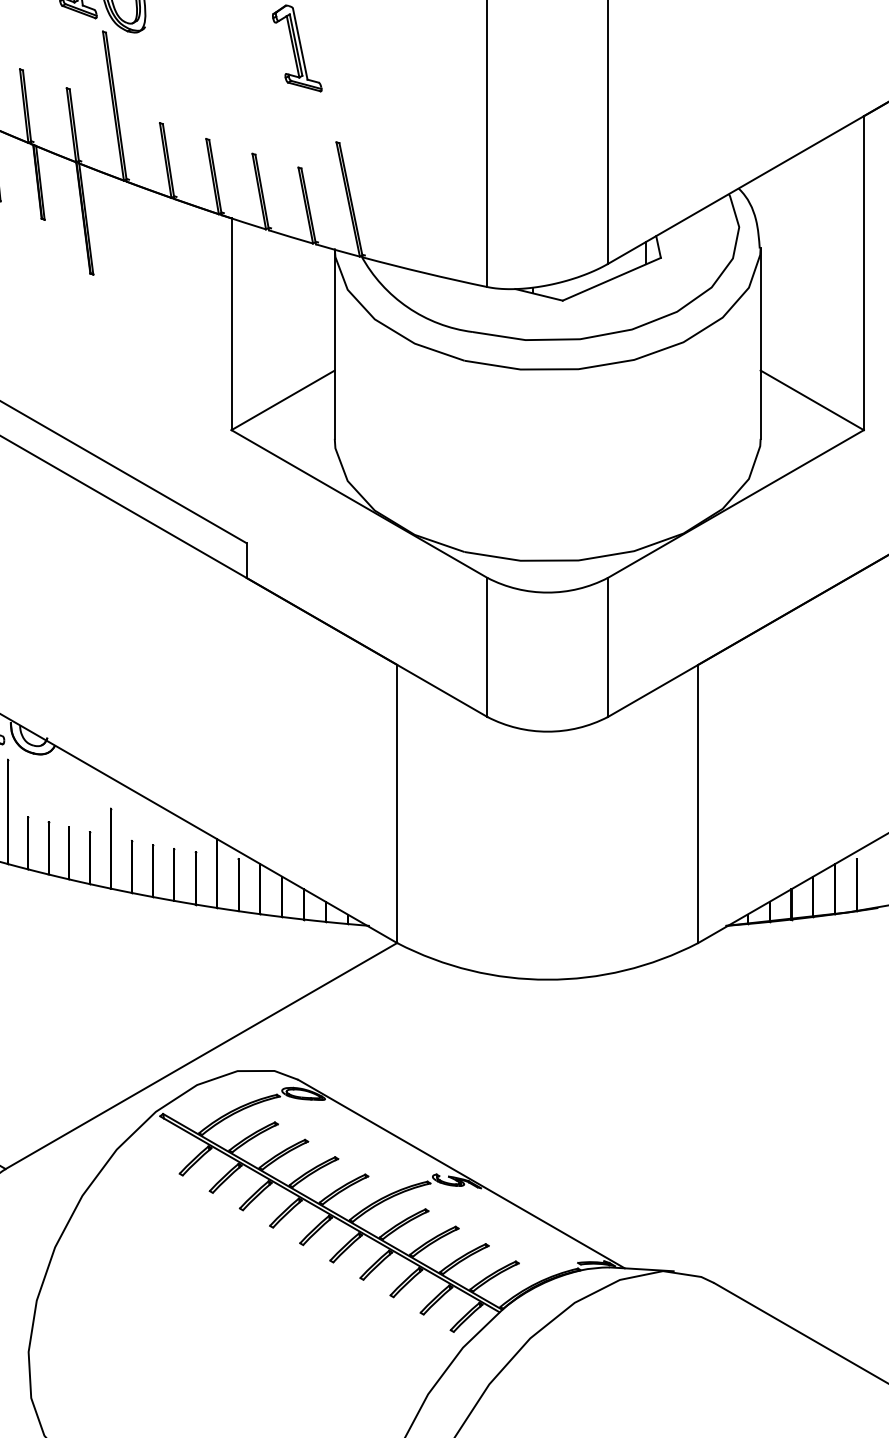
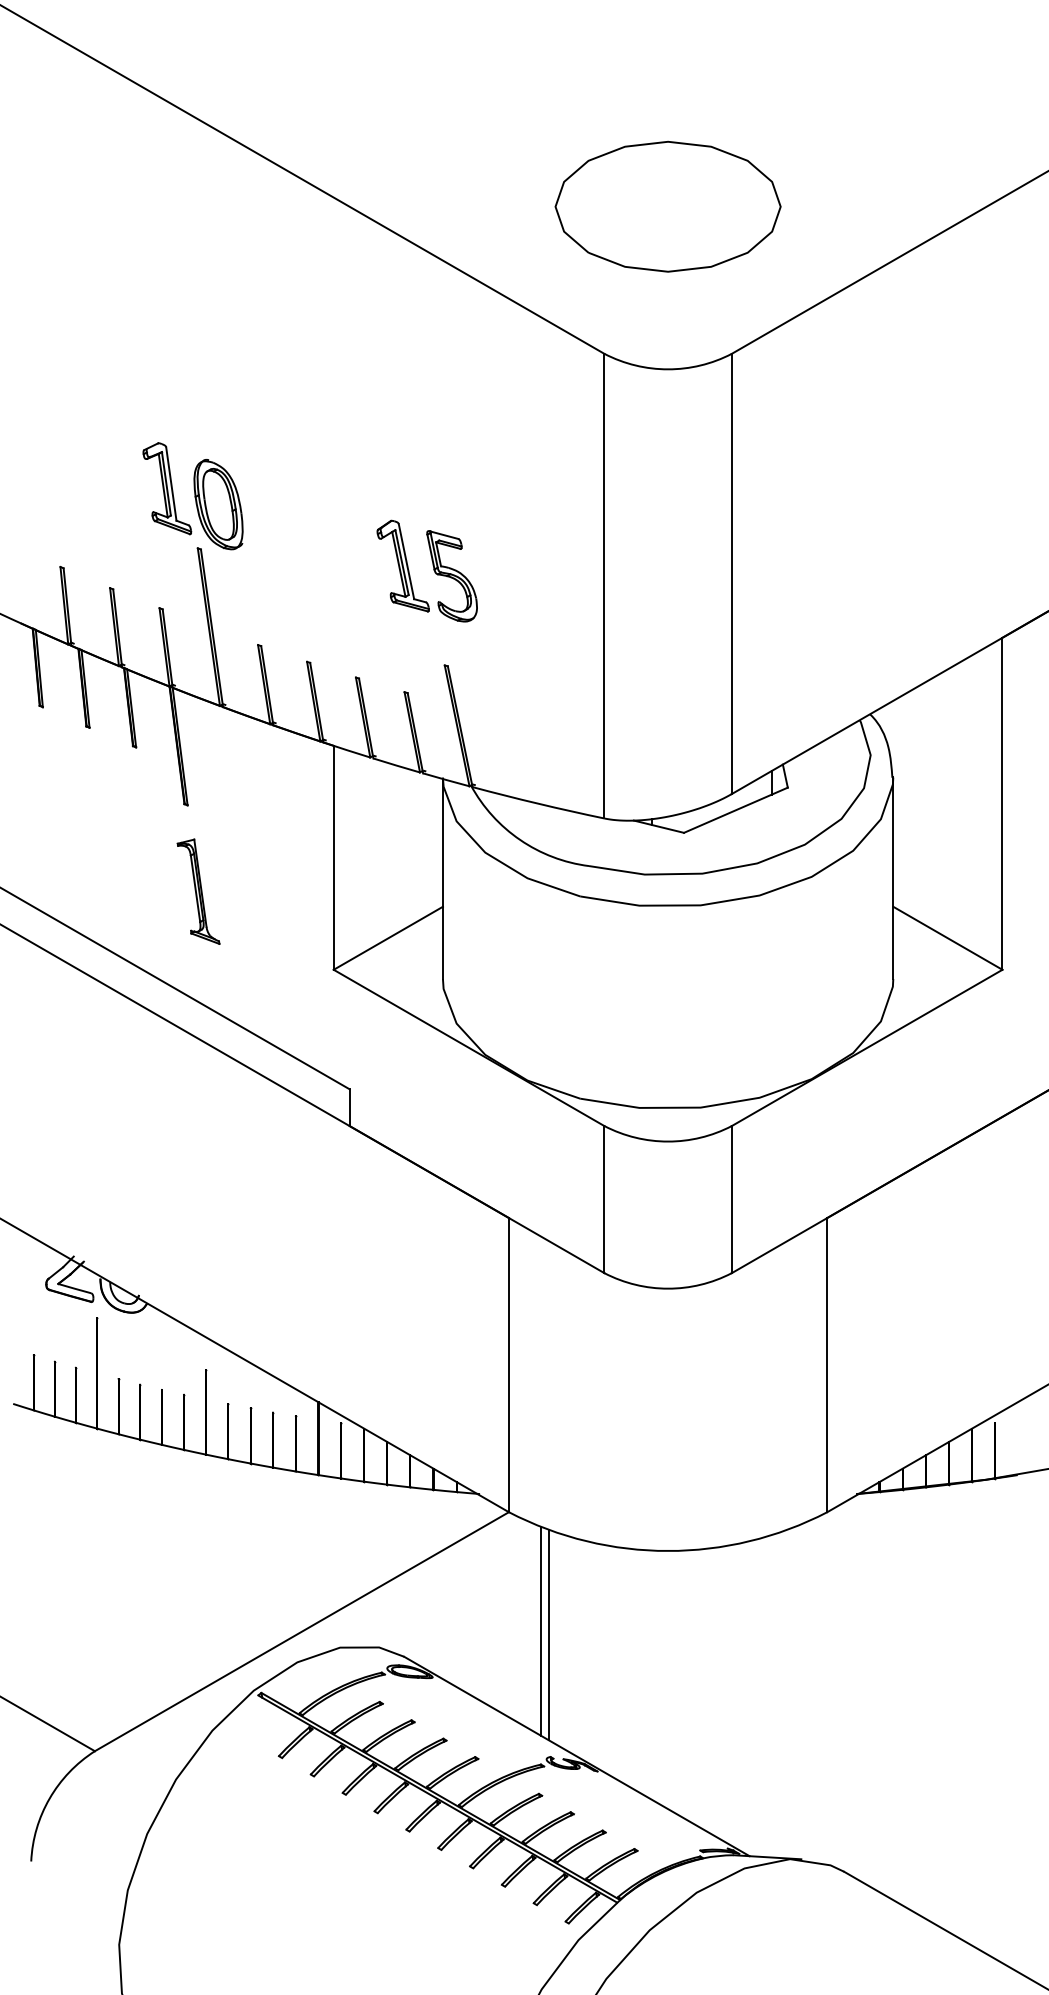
part: (342, 58) -> (451, 576), added
part: (103, 356) -> (198, 891), added
line: (427, 1055) -> (540, 1631), added
line: (435, 1059) -> (549, 1635), added

